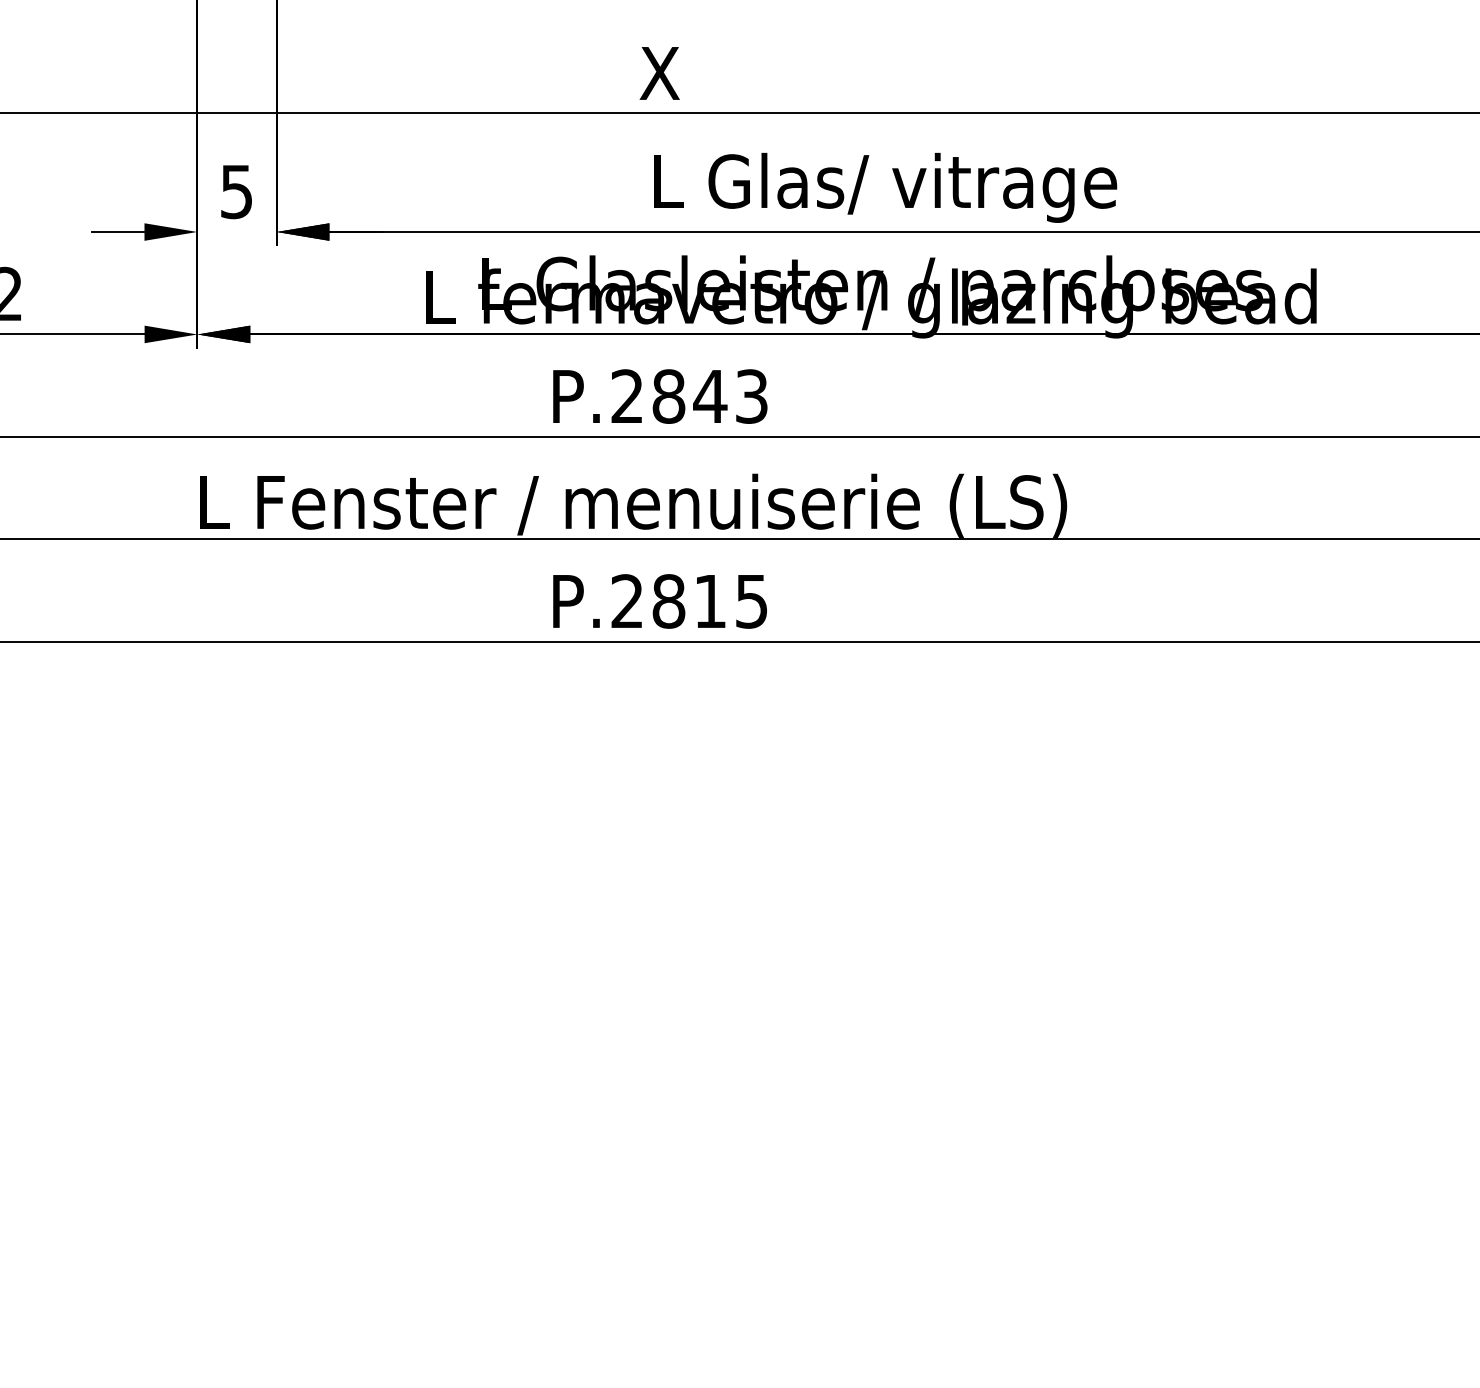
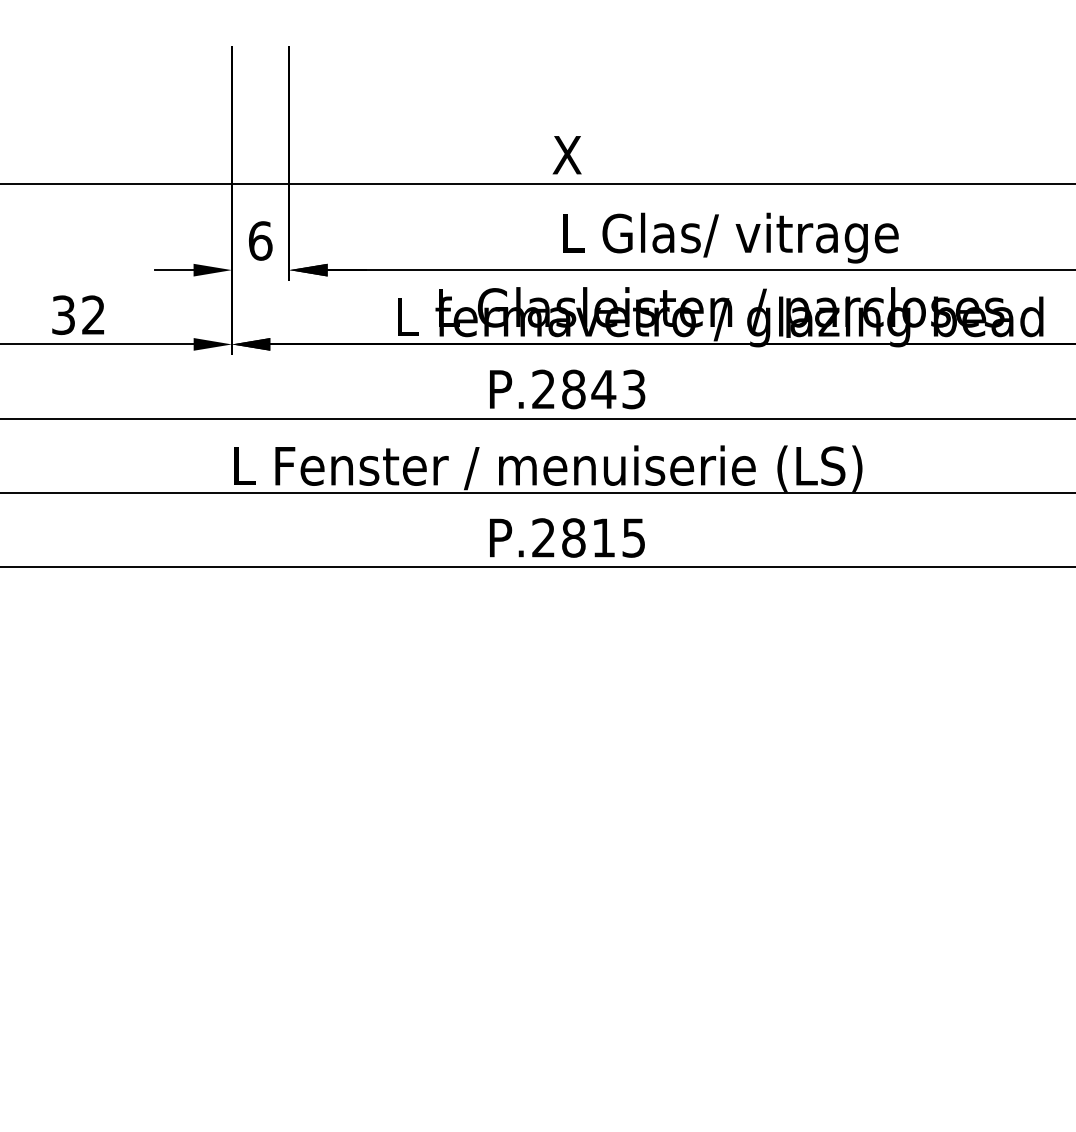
text: (236, 191) -> (260, 240), 5 -> 6

